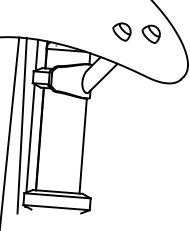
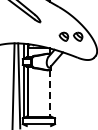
line: (83, 146) -> (49, 93), solid -> dashed

